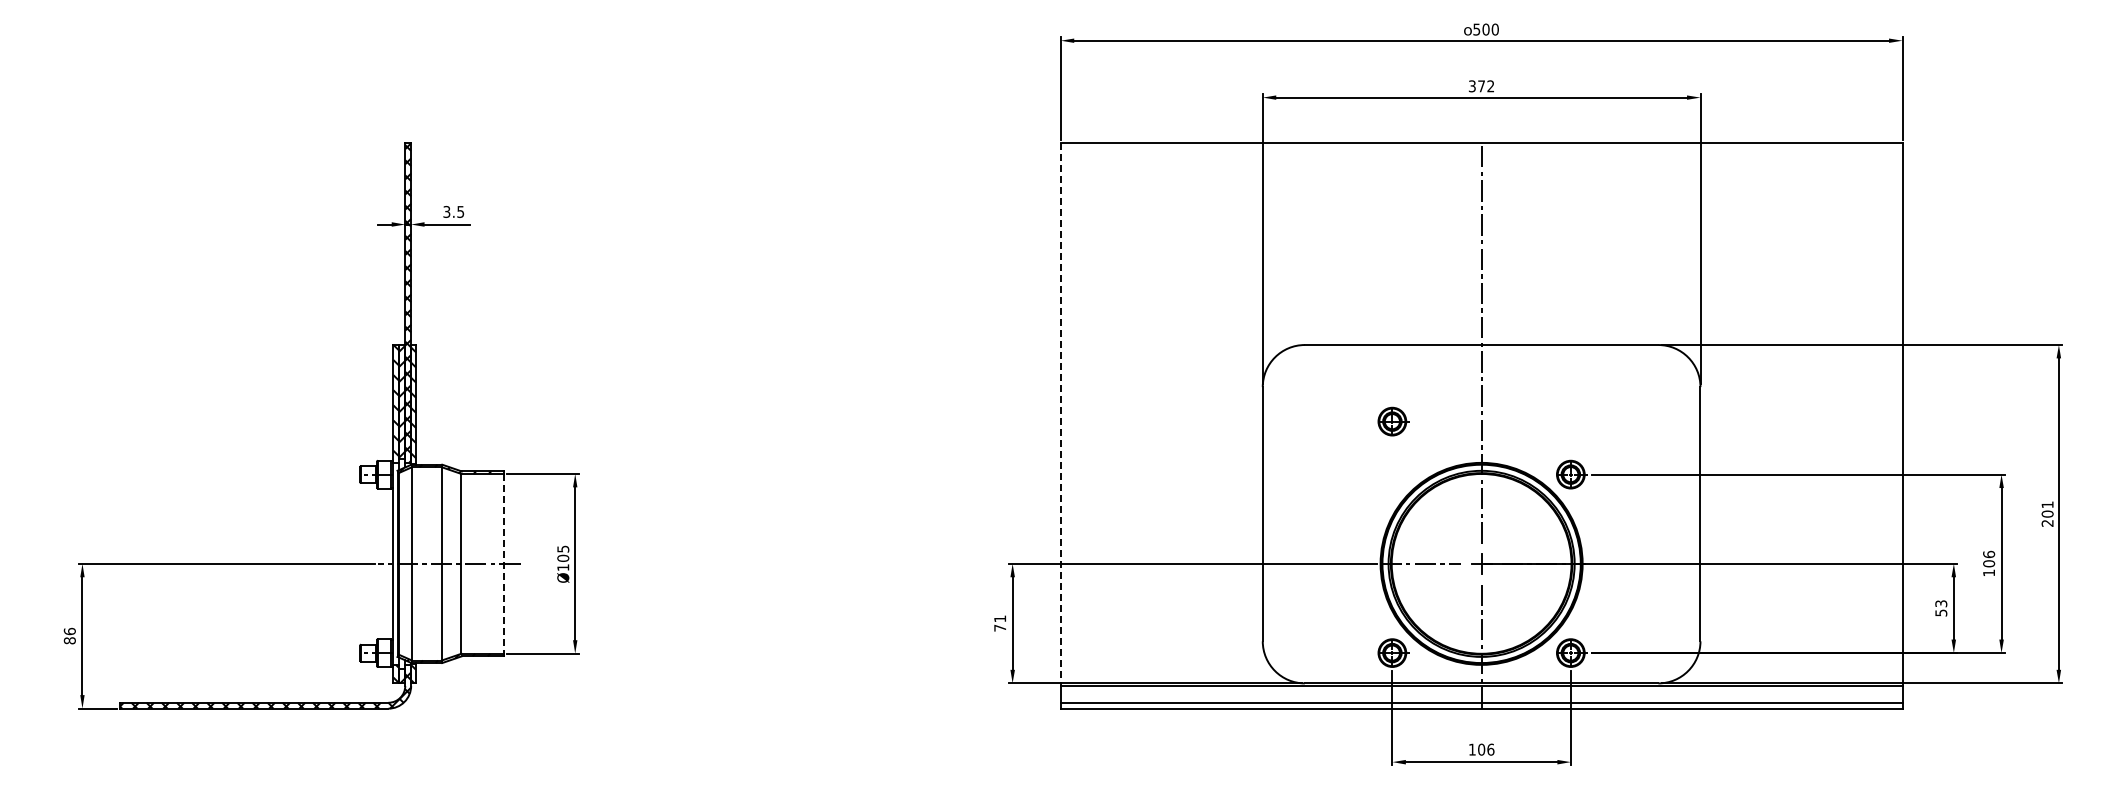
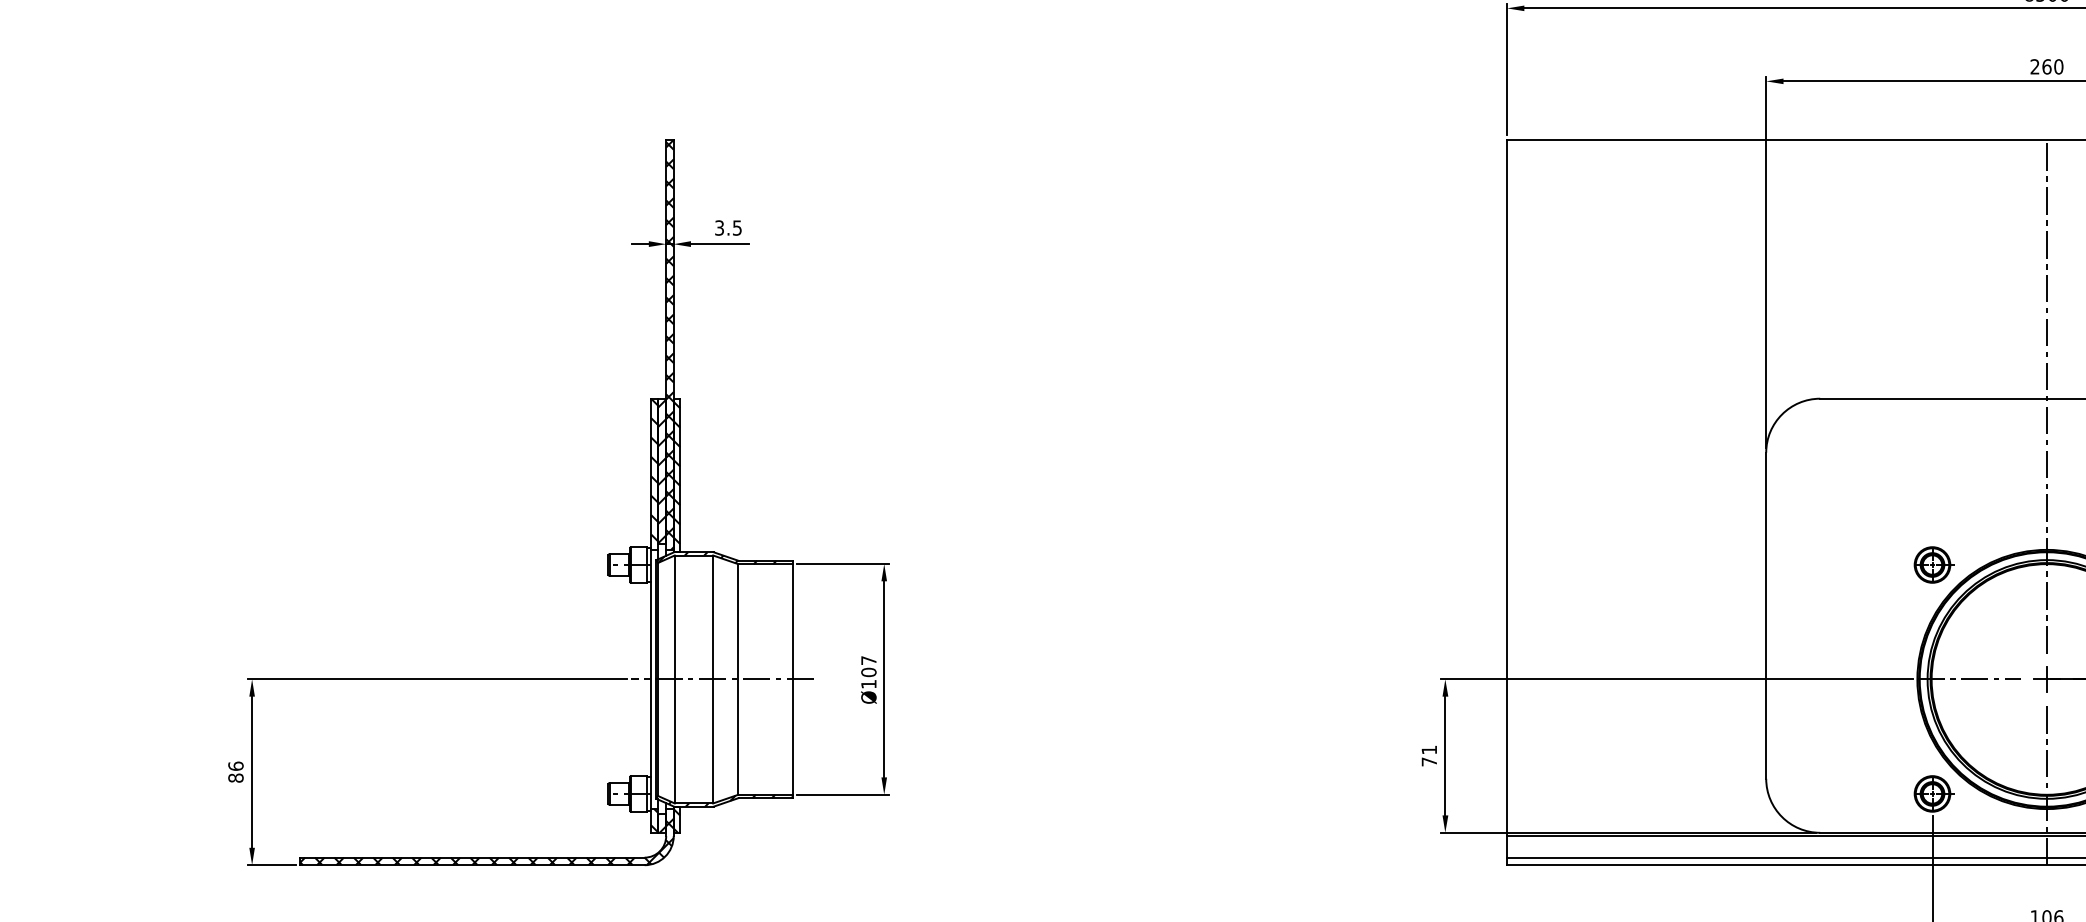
text: (1481, 86) -> (2046, 67), 372 -> 260
line: (1060, 414) -> (1506, 487), dashed -> solid
part: (1393, 421) -> (1933, 564), moved
text: (563, 548) -> (869, 659), Ø105 -> Ø107
line: (503, 563) -> (792, 678), dashed -> solid

